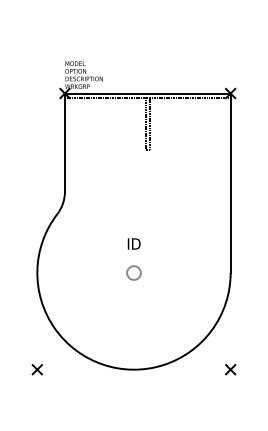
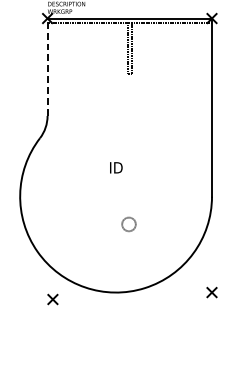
line: (64, 142) -> (47, 67), solid -> dashed
circle: (133, 272) -> (128, 223), moved
part: (36, 369) -> (52, 299), moved

